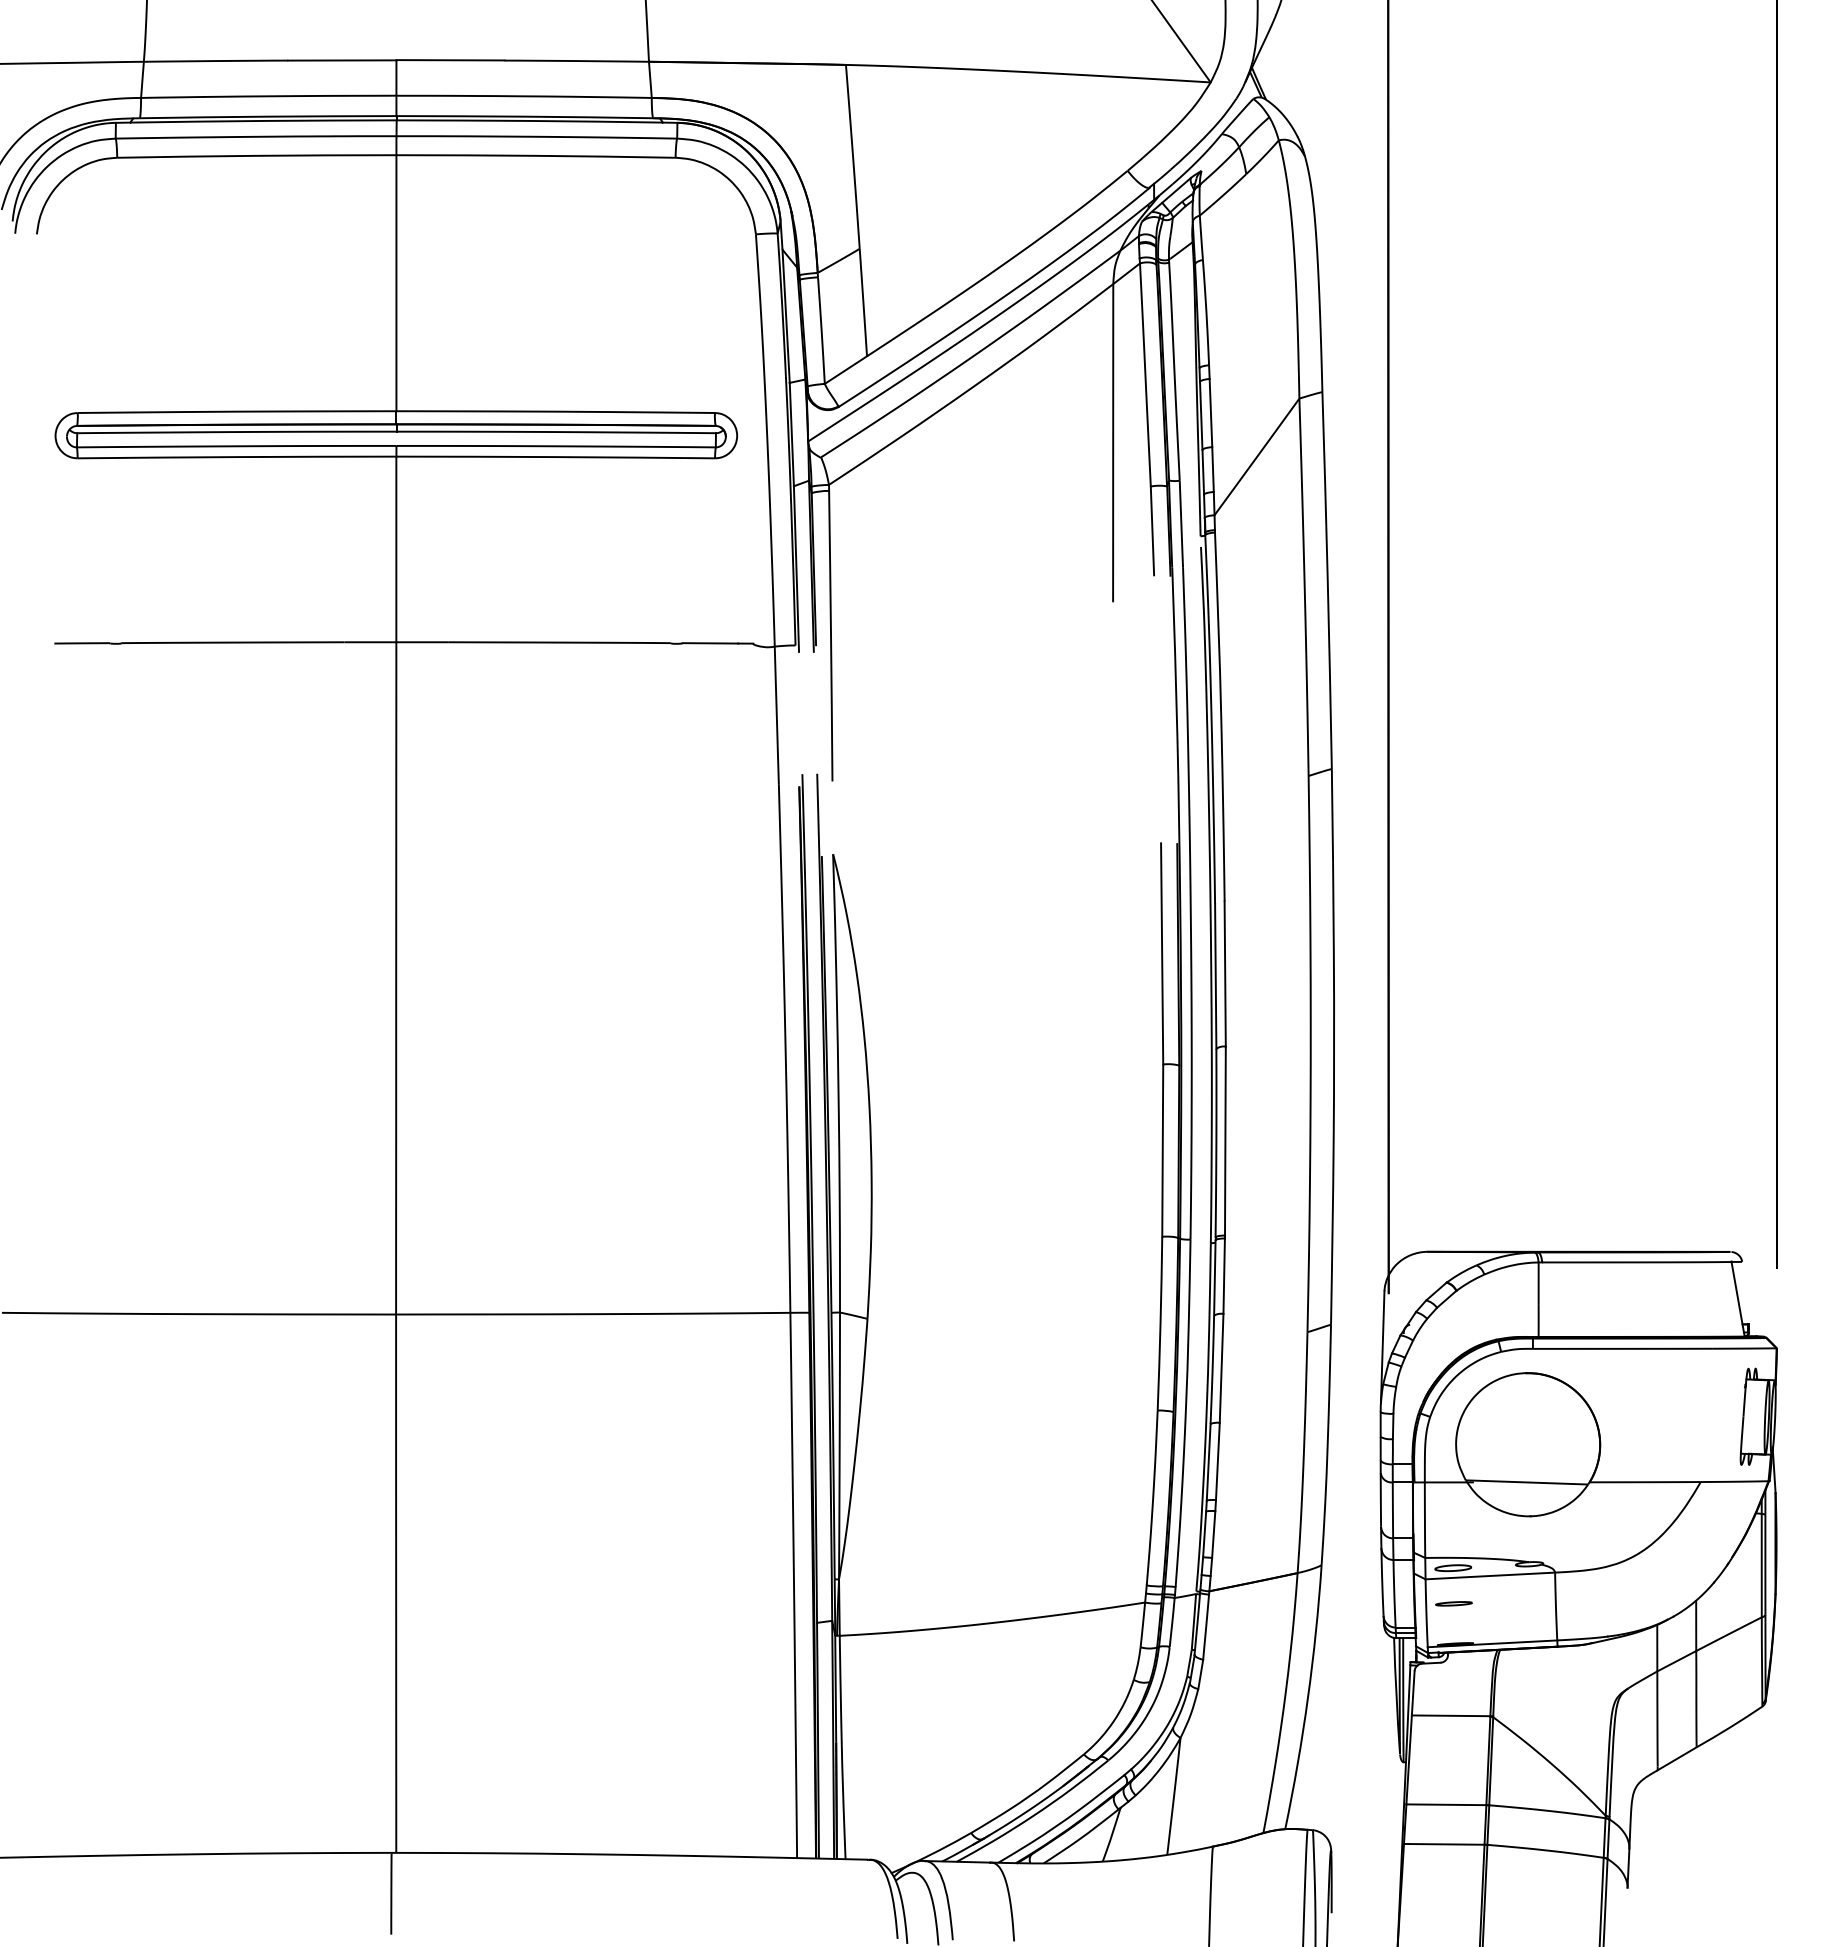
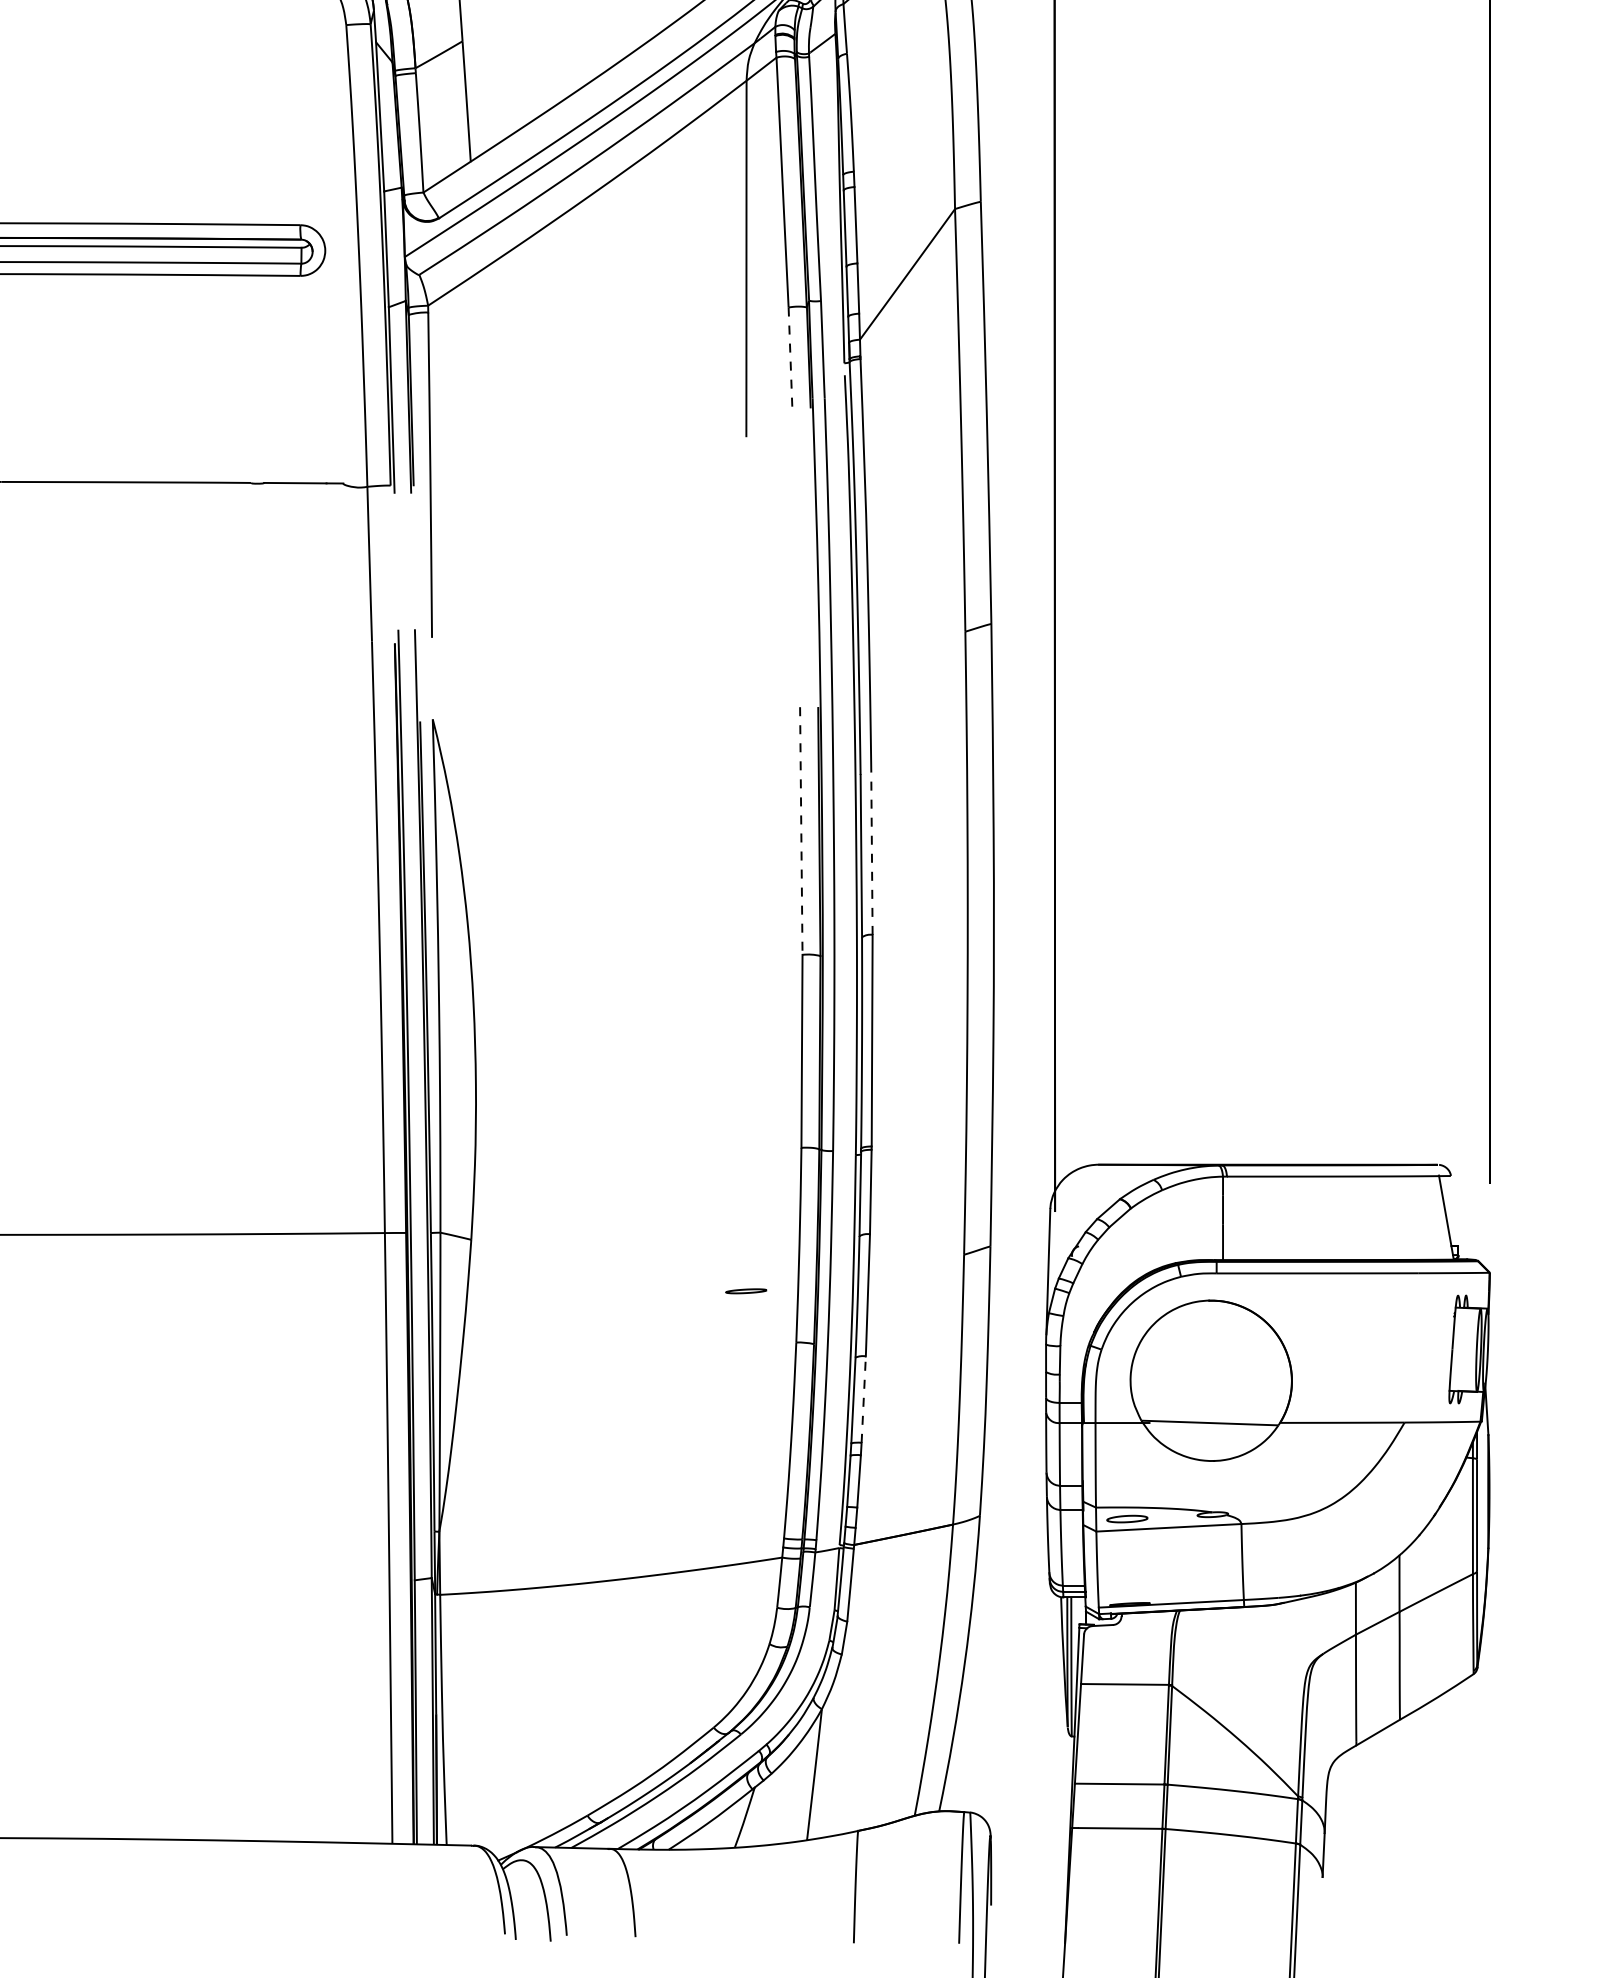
line: (1152, 531) -> (790, 357), solid -> dashed
line: (1162, 953) -> (801, 830), solid -> dashed
line: (1225, 974) -> (872, 854), solid -> dashed
line: (1217, 1461) -> (863, 1399), solid -> dashed
part: (1453, 1603) -> (745, 1290), moved

